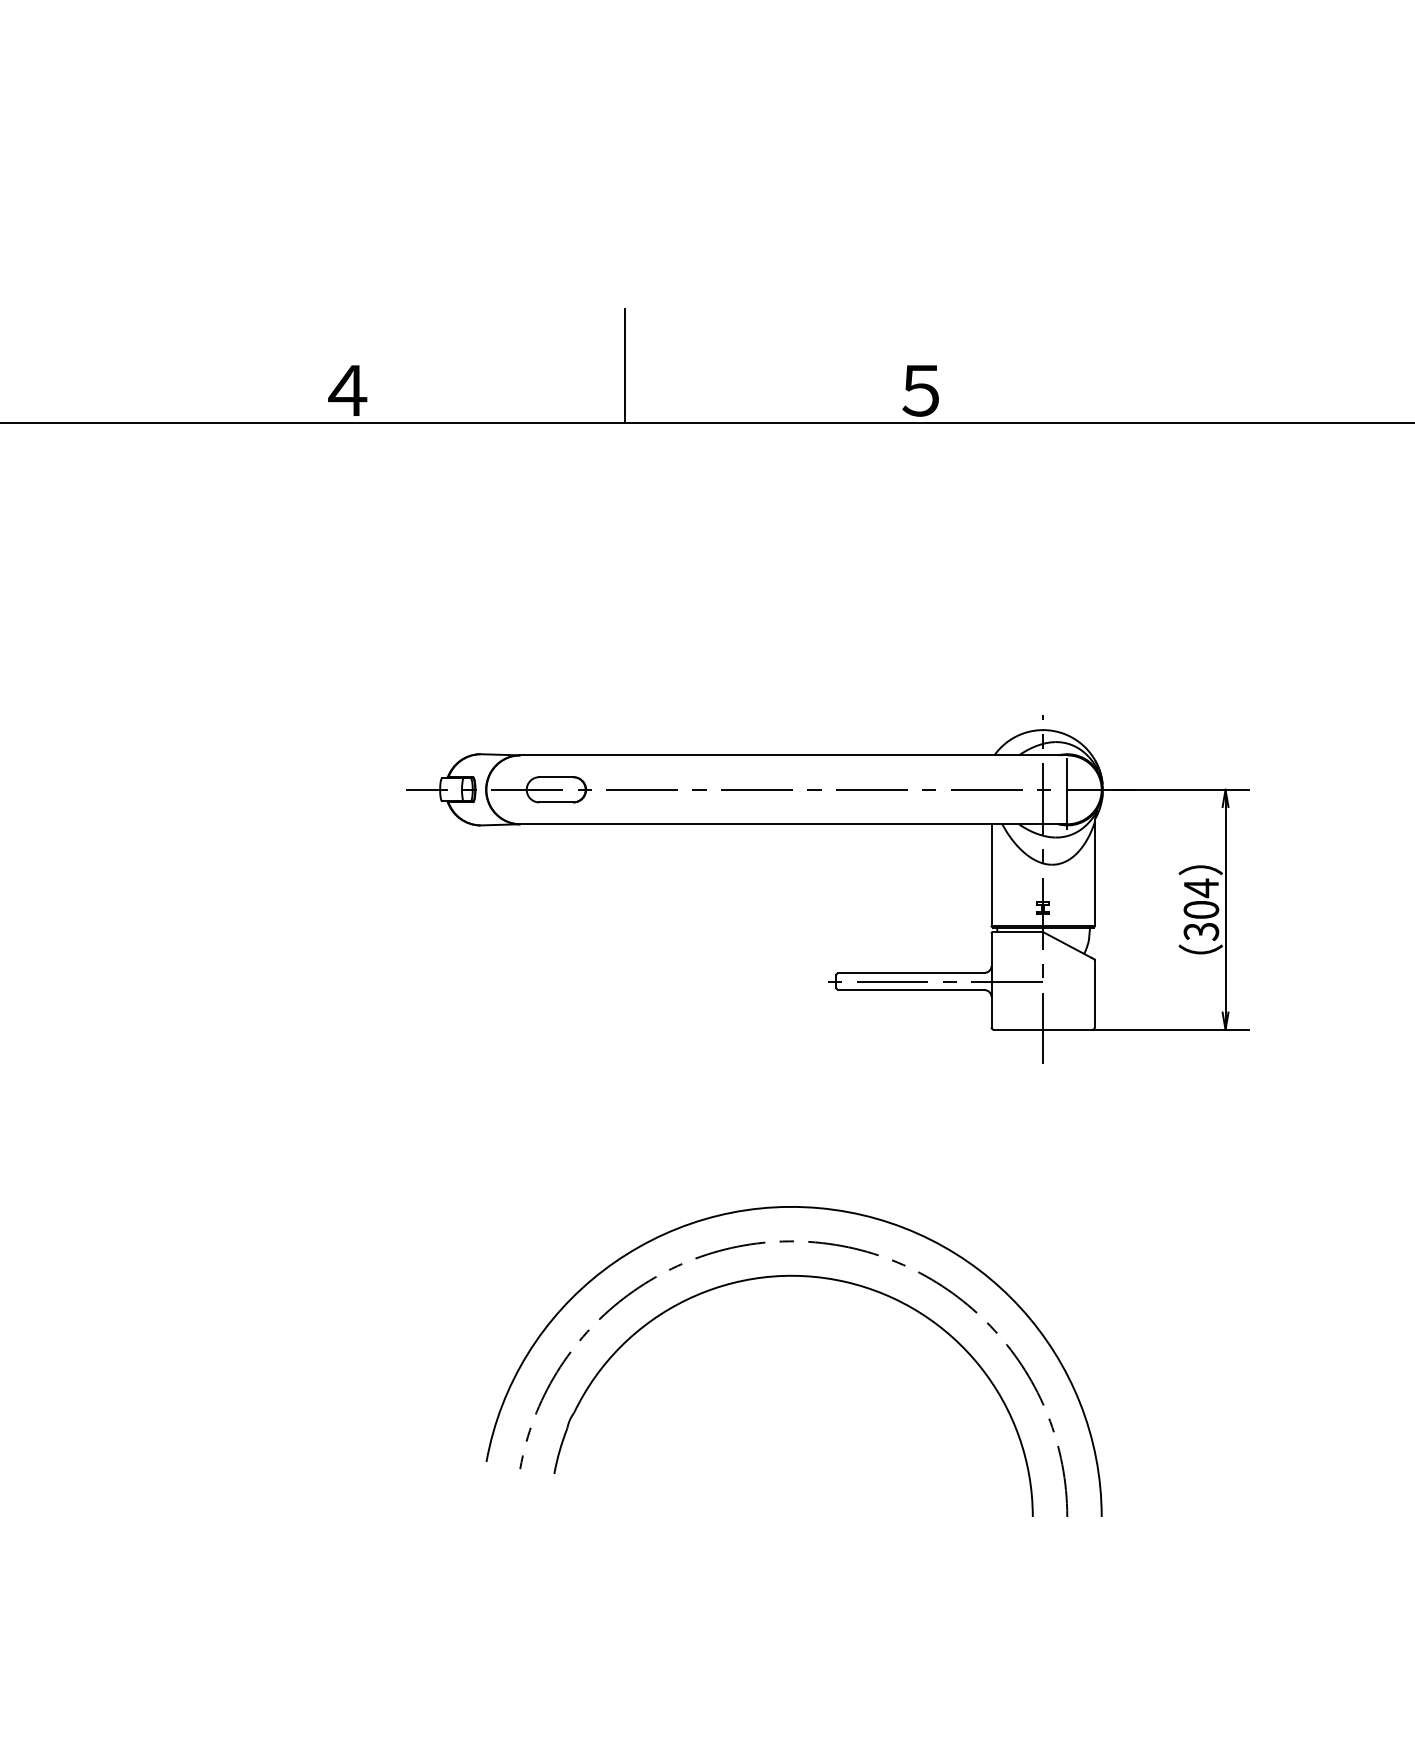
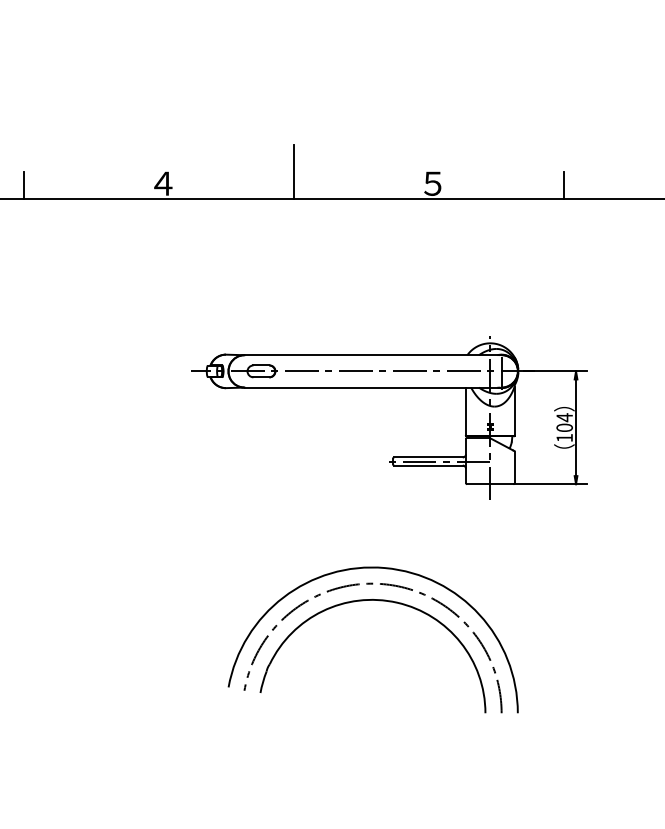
line: (50, 392) -> (23, 184), added
line: (1198, 392) -> (563, 184), added
text: (1200, 932) -> (564, 438), 304 -> 104

